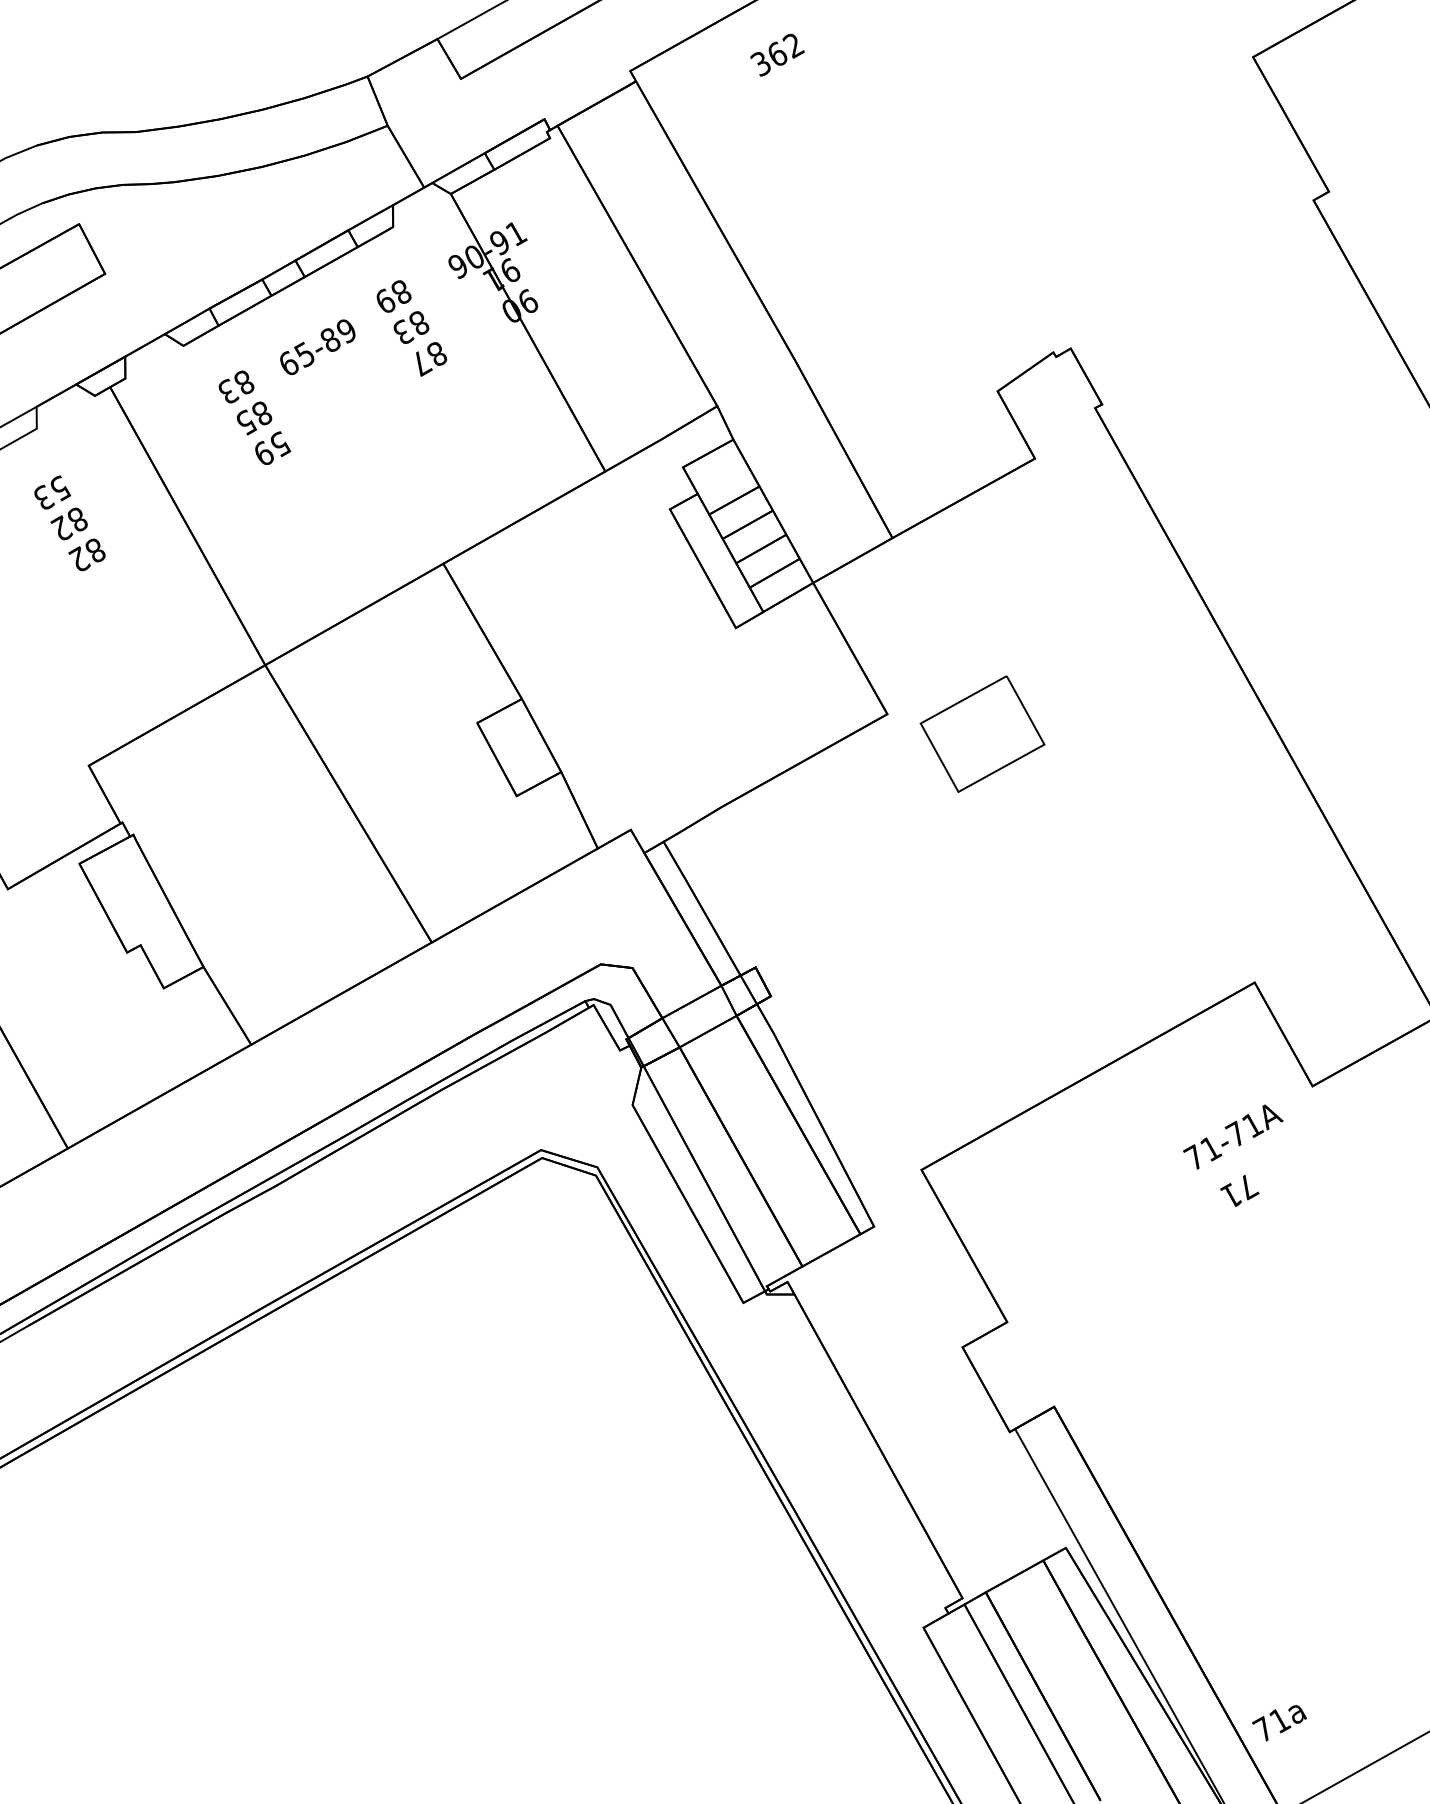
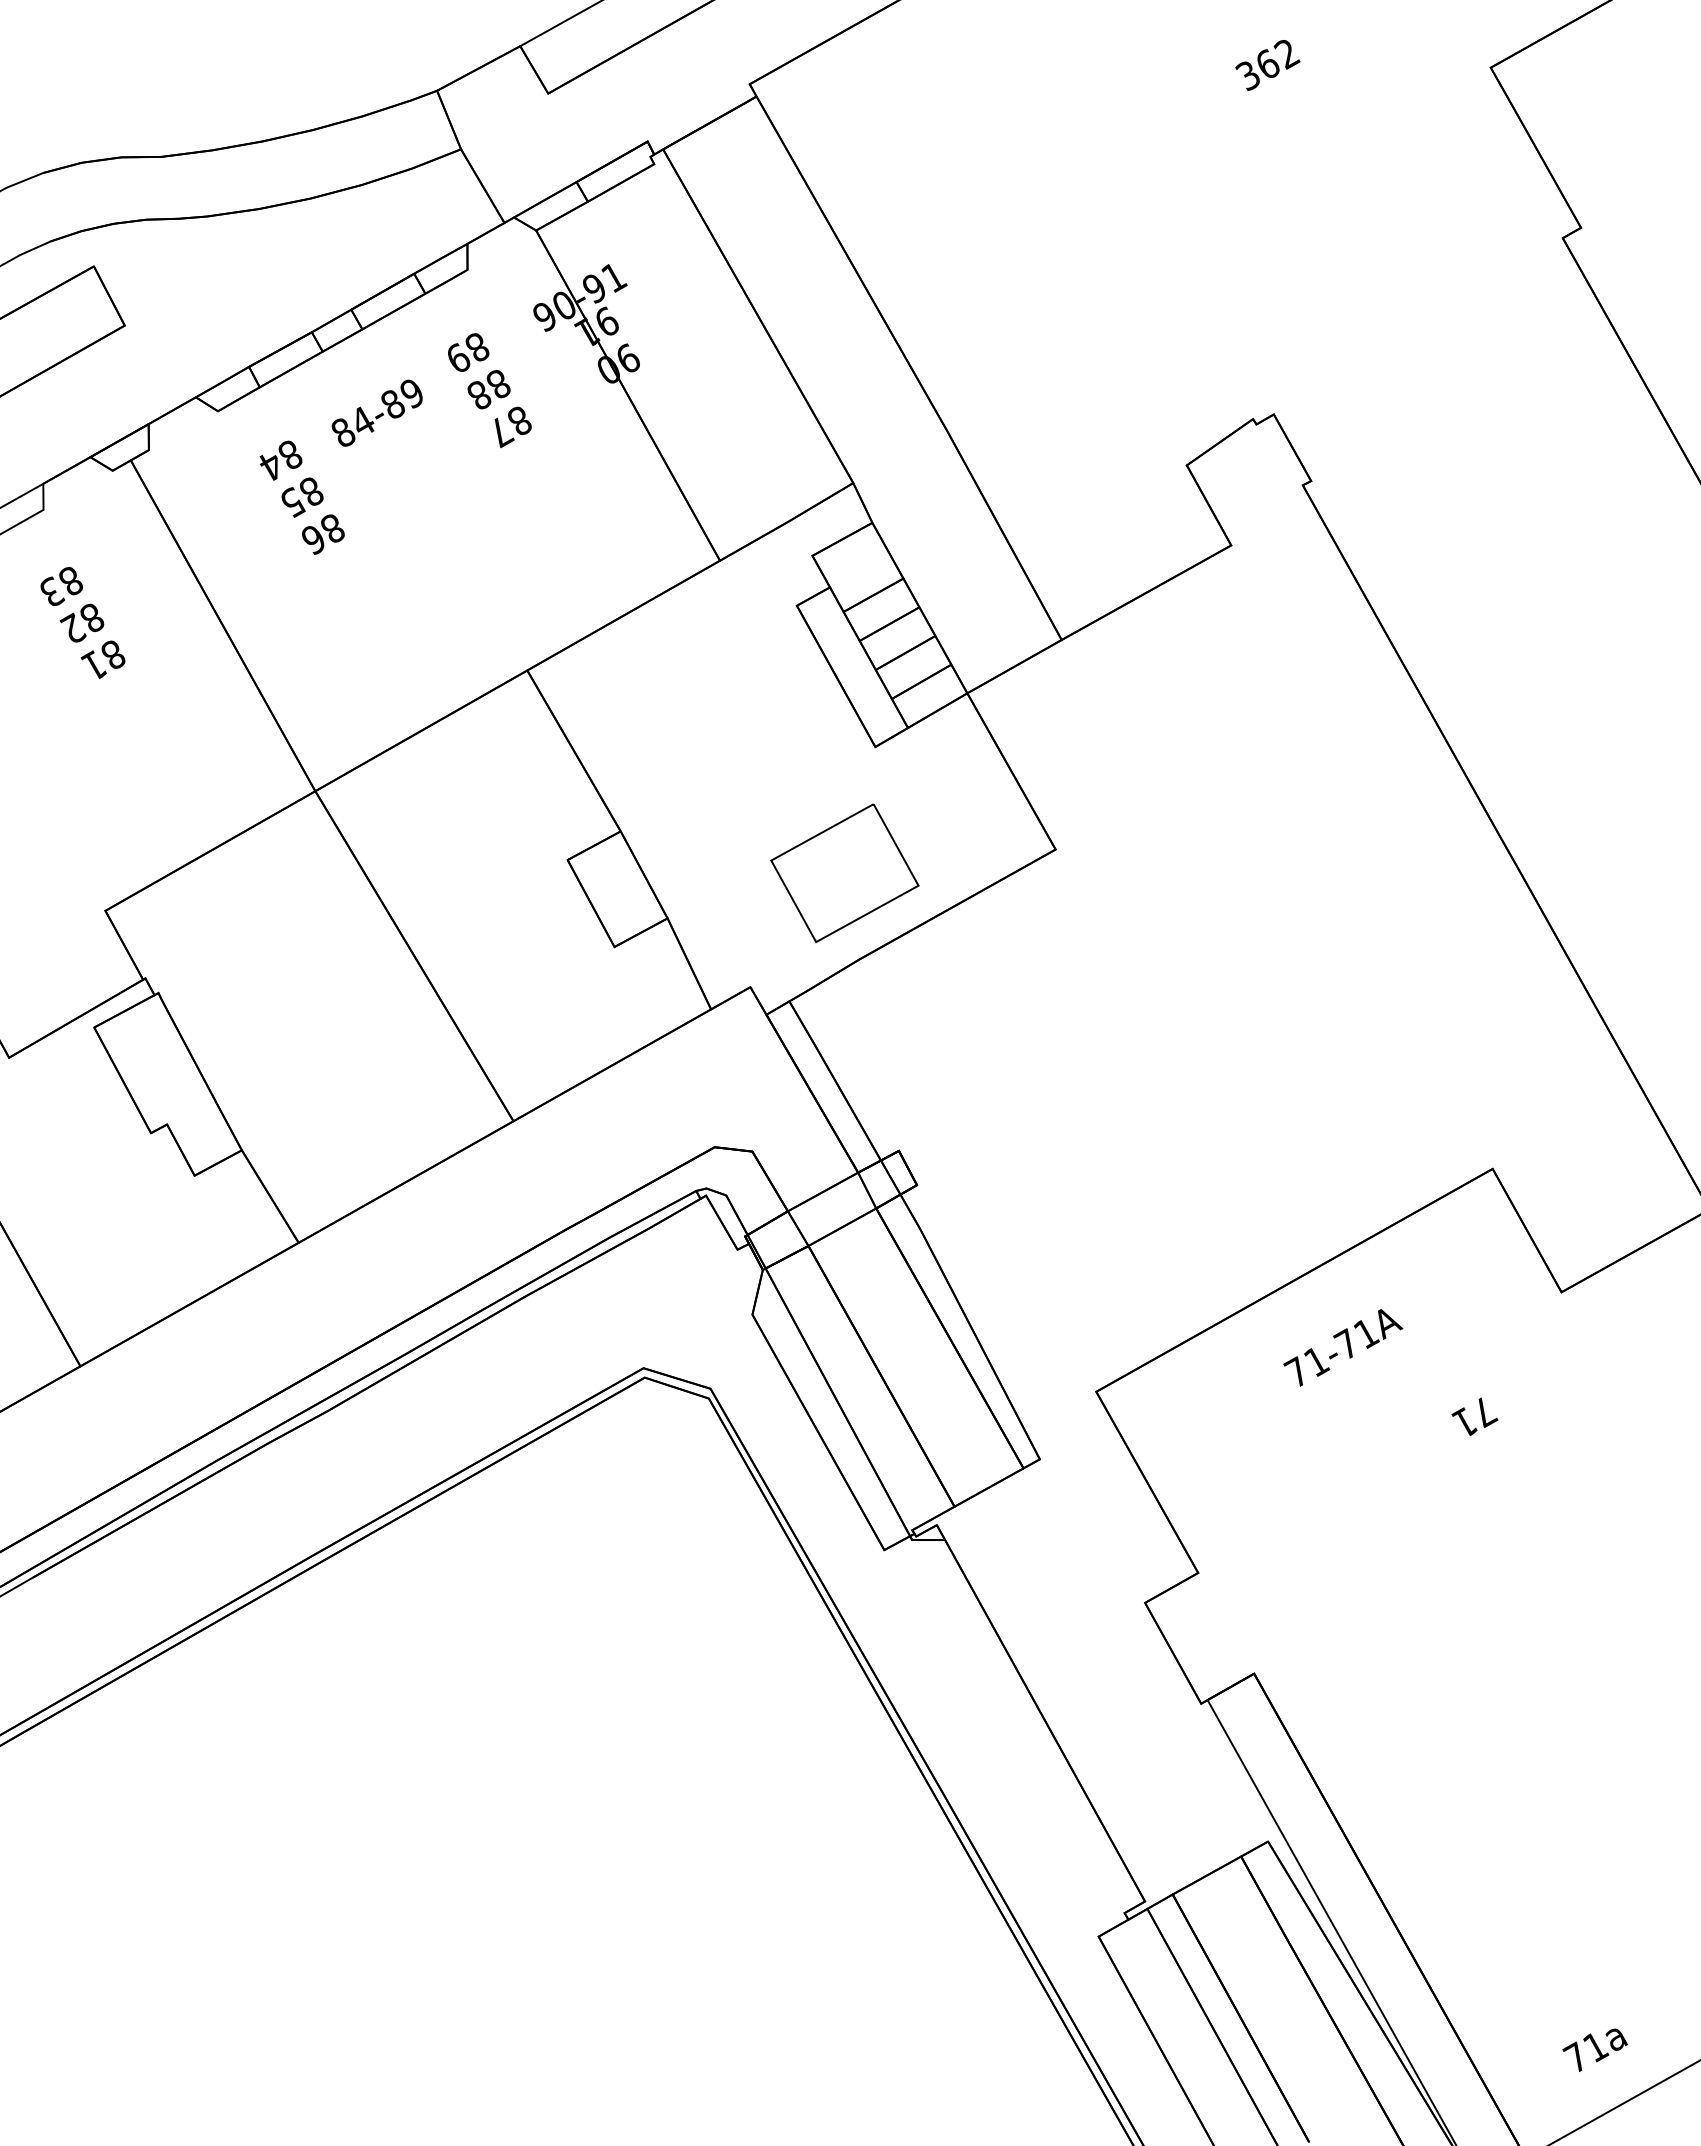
text: (777, 55) -> (1267, 65), moved
text: (403, 331) -> (479, 394), 83 -> 88
text: (296, 358) -> (352, 426), 65-89 -> 84-89
text: (228, 391) -> (271, 465), 83 -> 84
text: (272, 448) -> (324, 533), 59 -> 86
text: (60, 488) -> (71, 580), 53 -> 83
text: (78, 558) -> (93, 664), 82 -> 81
part: (982, 733) -> (844, 872), moved
text: (1233, 1136) -> (1343, 1347), moved
text: (1278, 1723) -> (1594, 2050), moved

